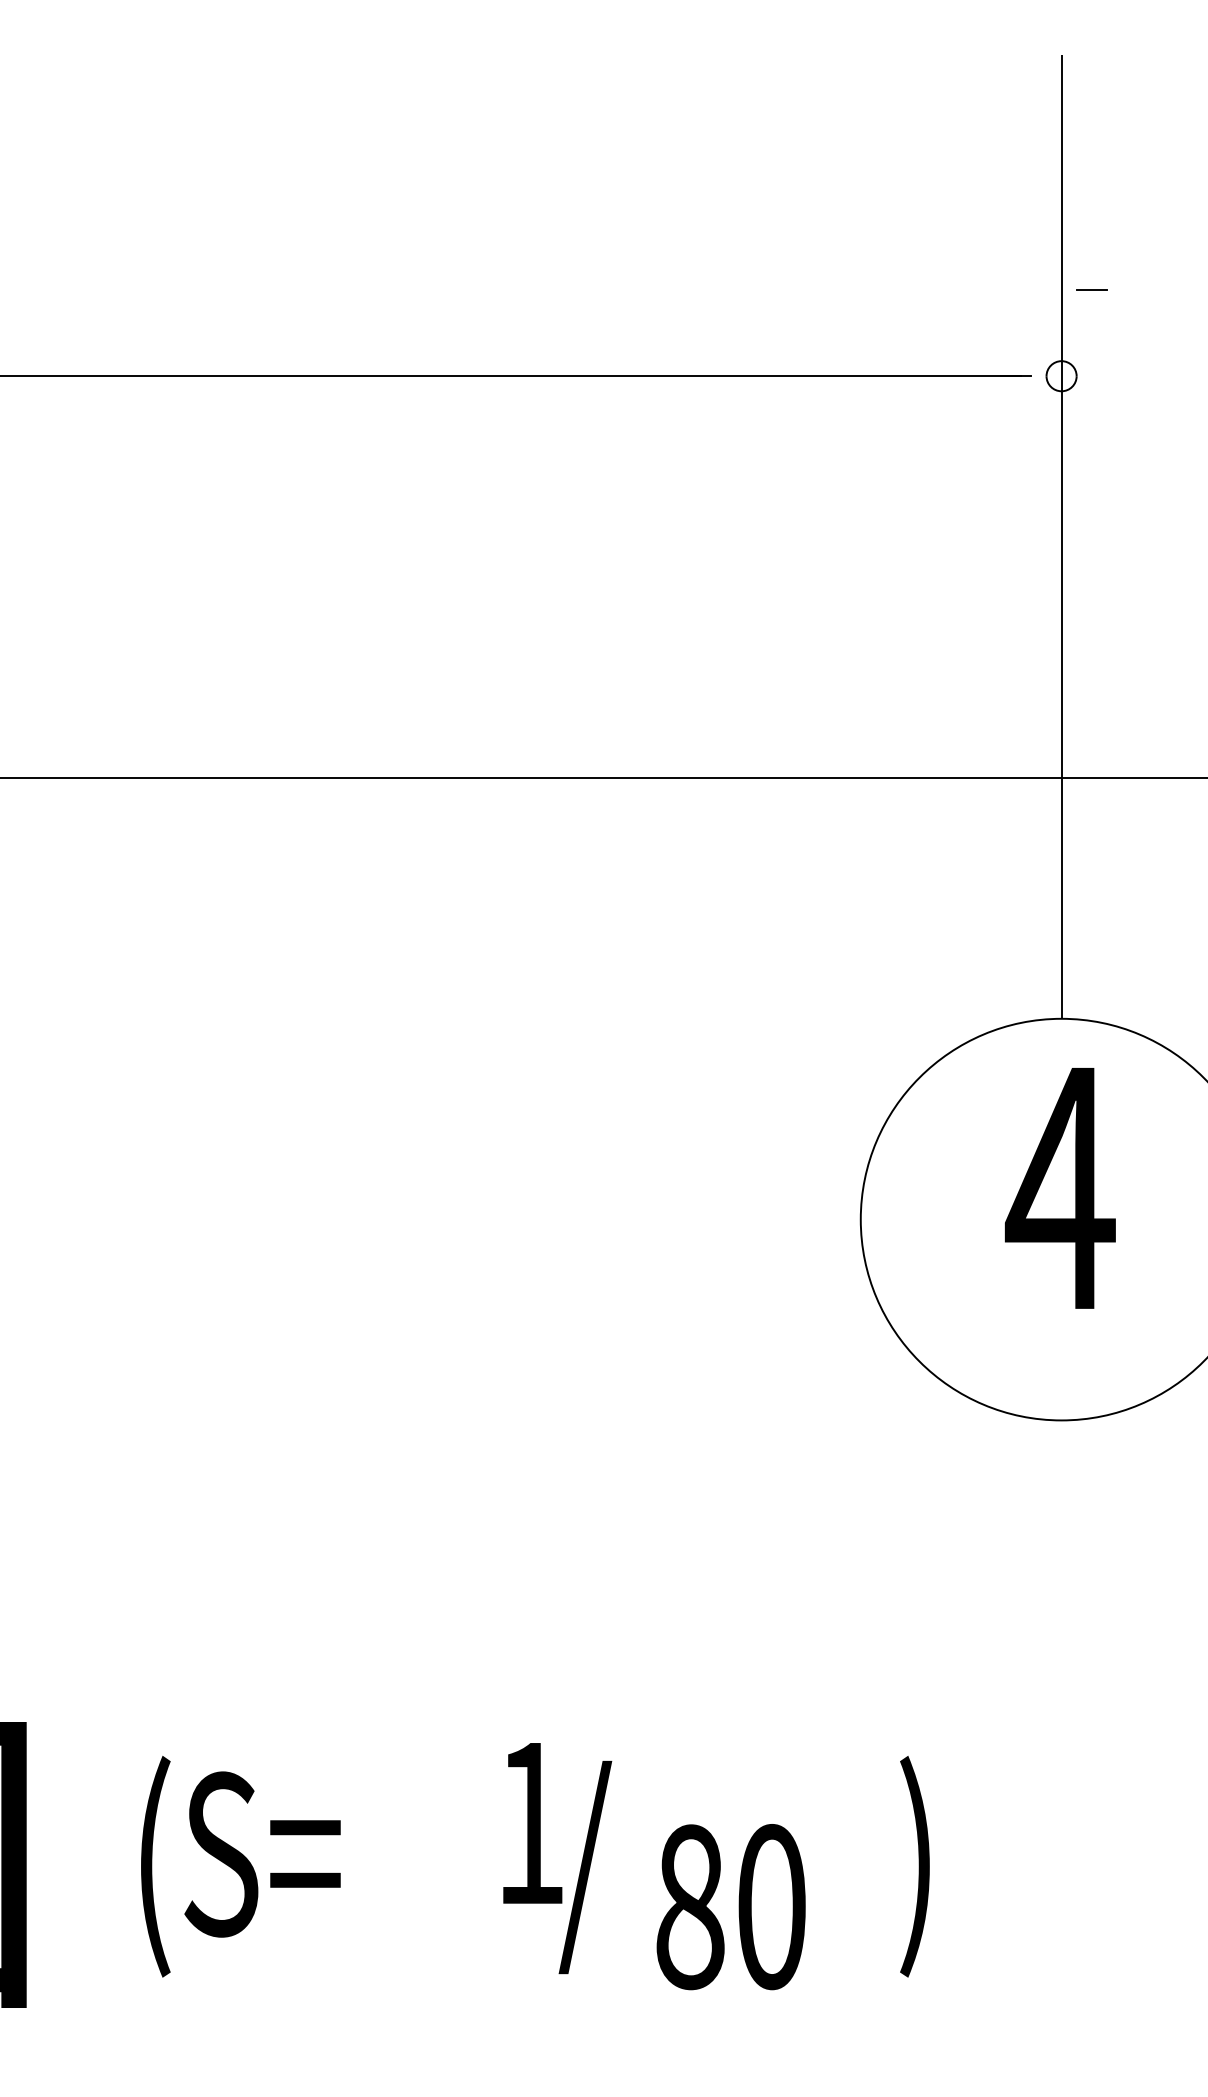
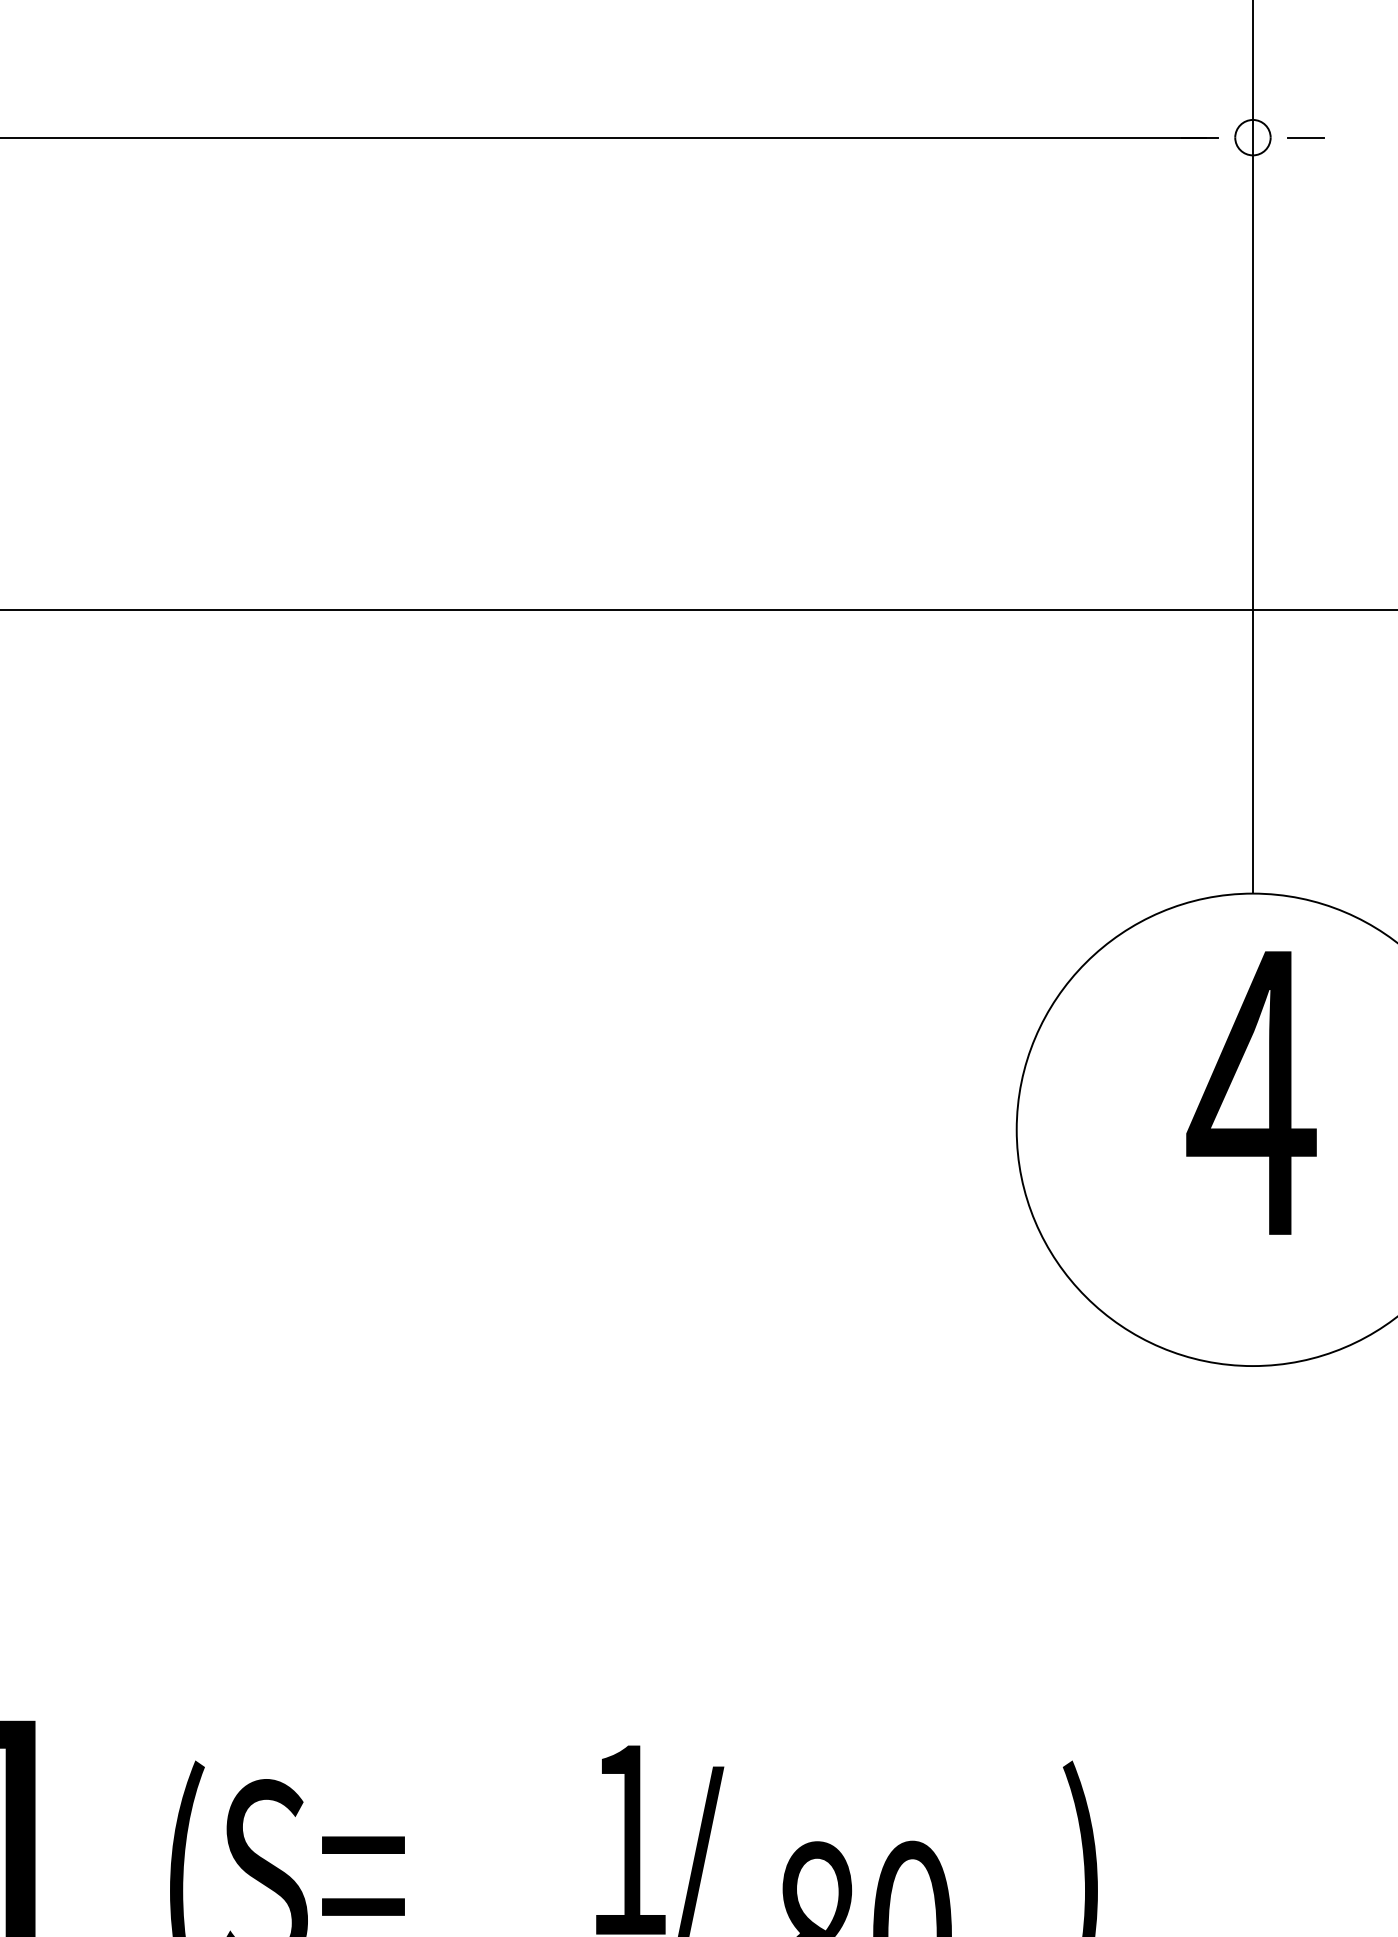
line: (1091, 289) -> (1305, 136), moved

